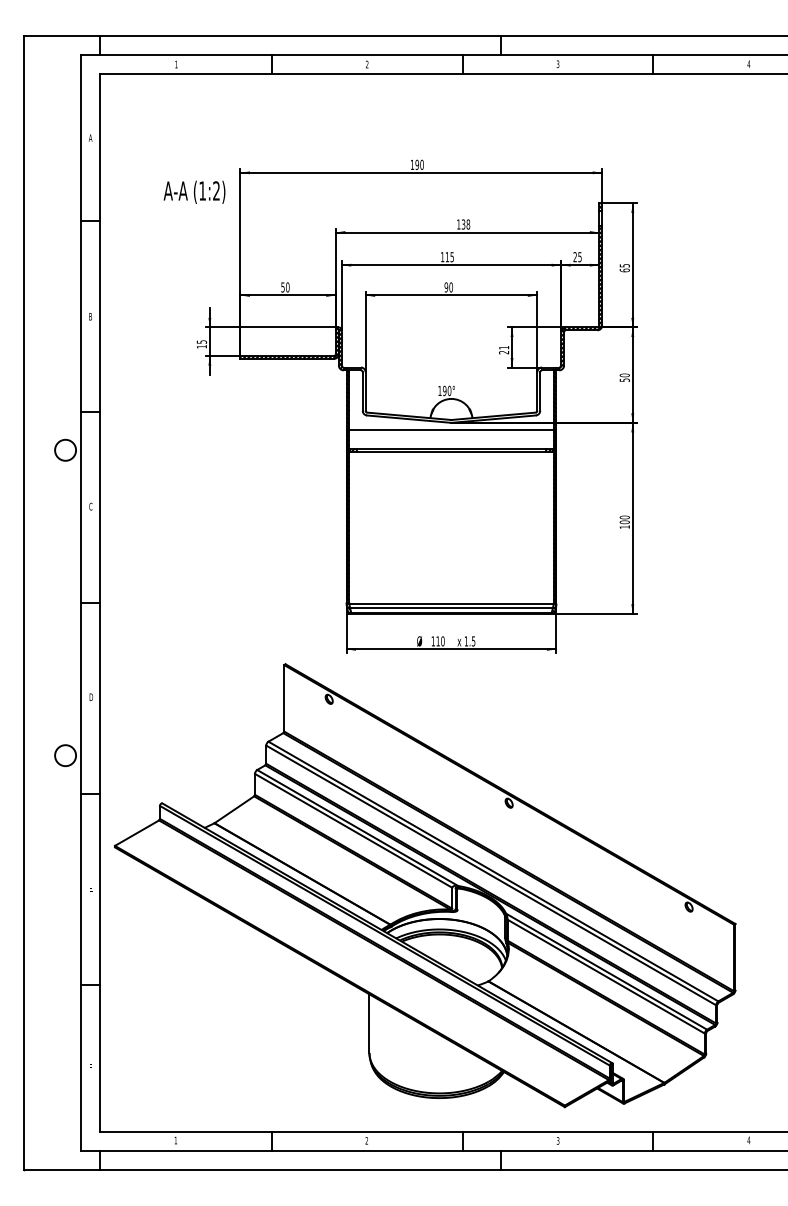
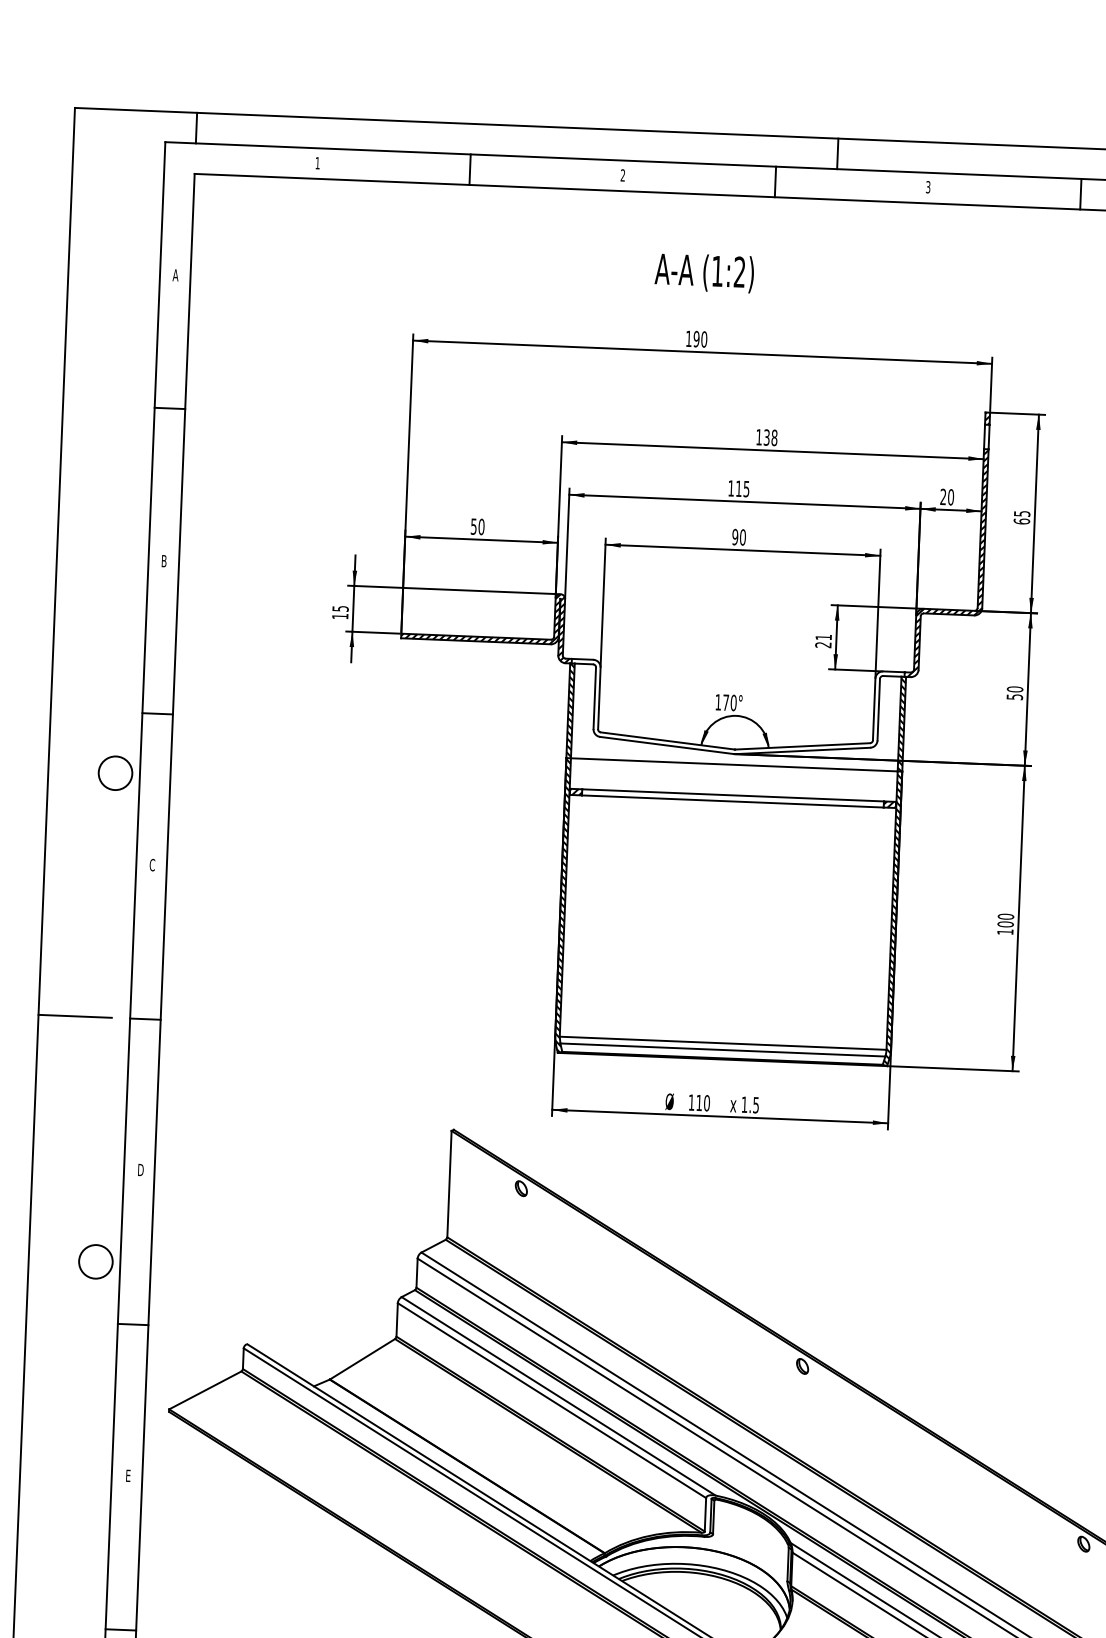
text: (194, 191) -> (704, 271), moved
text: (579, 257) -> (950, 497), 25 -> 20
text: (444, 390) -> (725, 701), 190° -> 170°
line: (46, 603) -> (75, 1017), added

